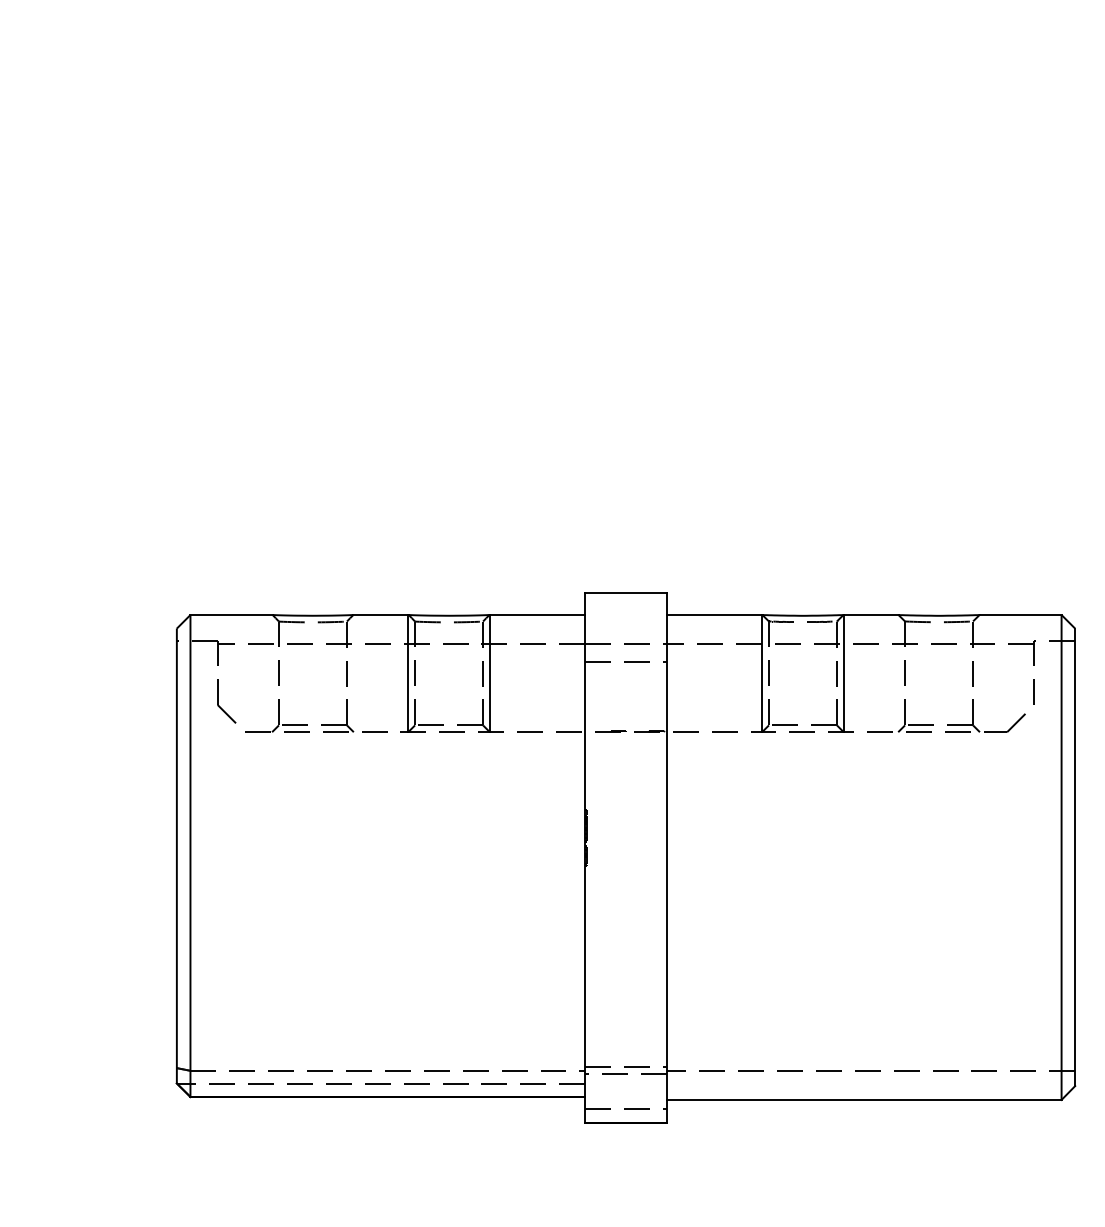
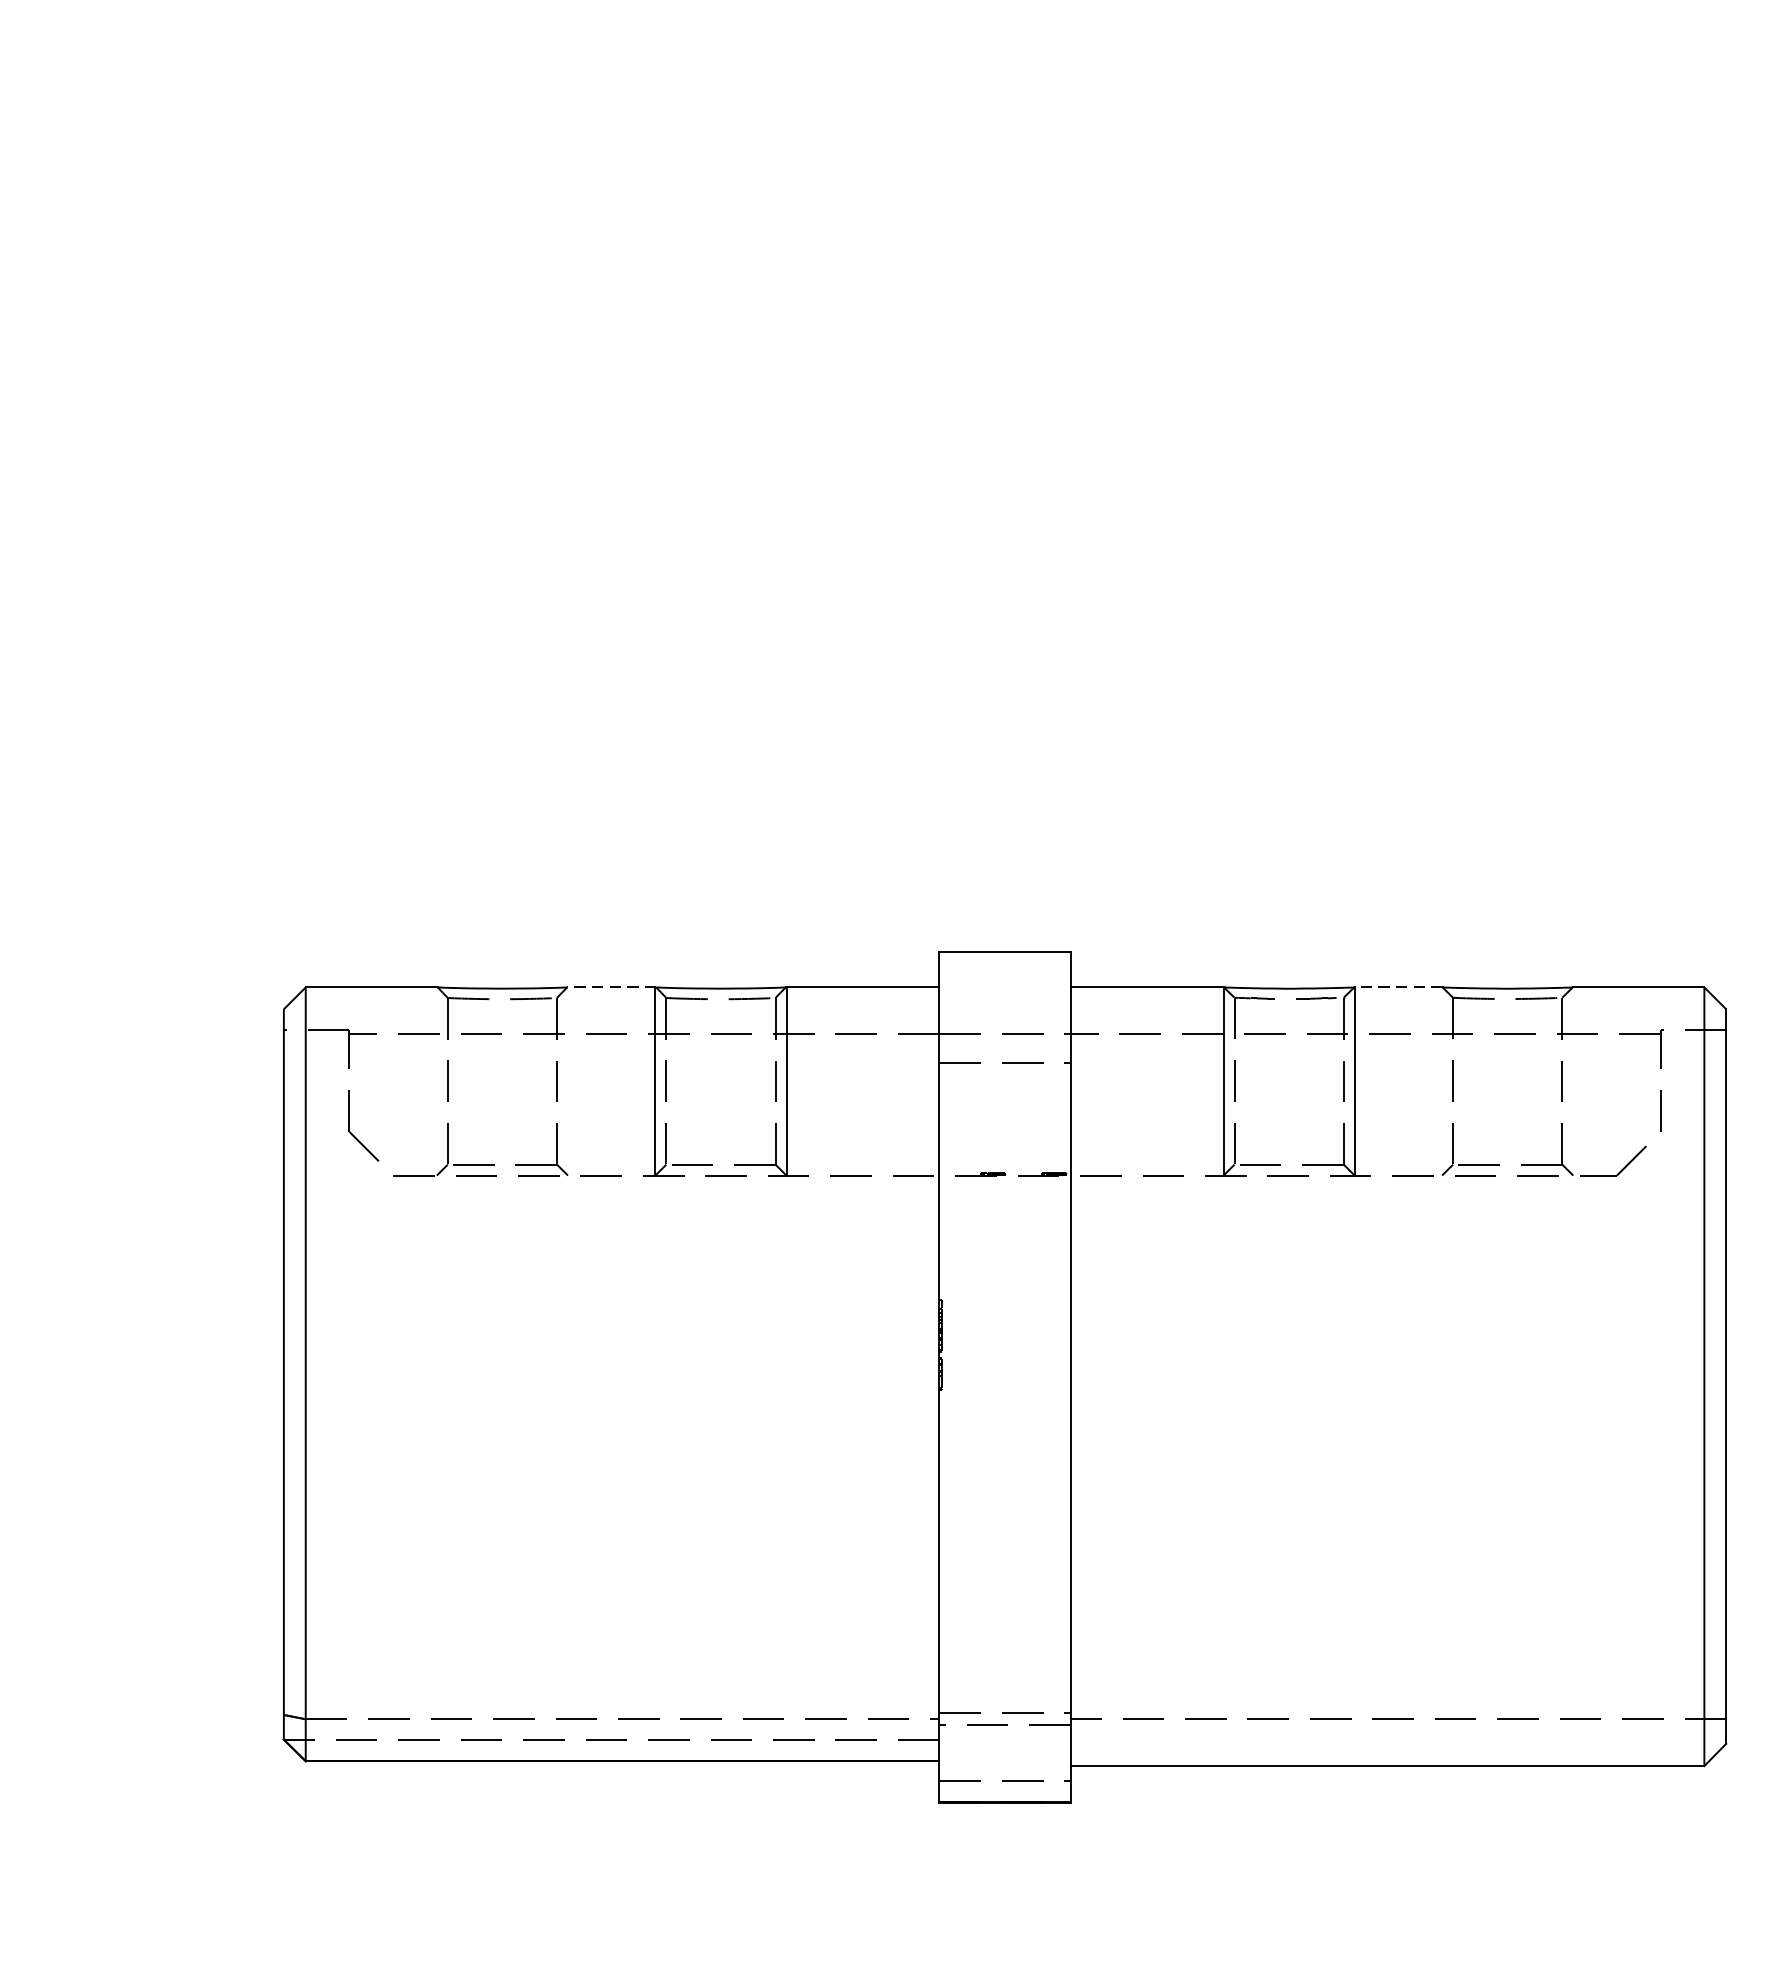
line: (381, 615) -> (612, 988), solid -> dashed
line: (870, 615) -> (1397, 988), solid -> dashed

